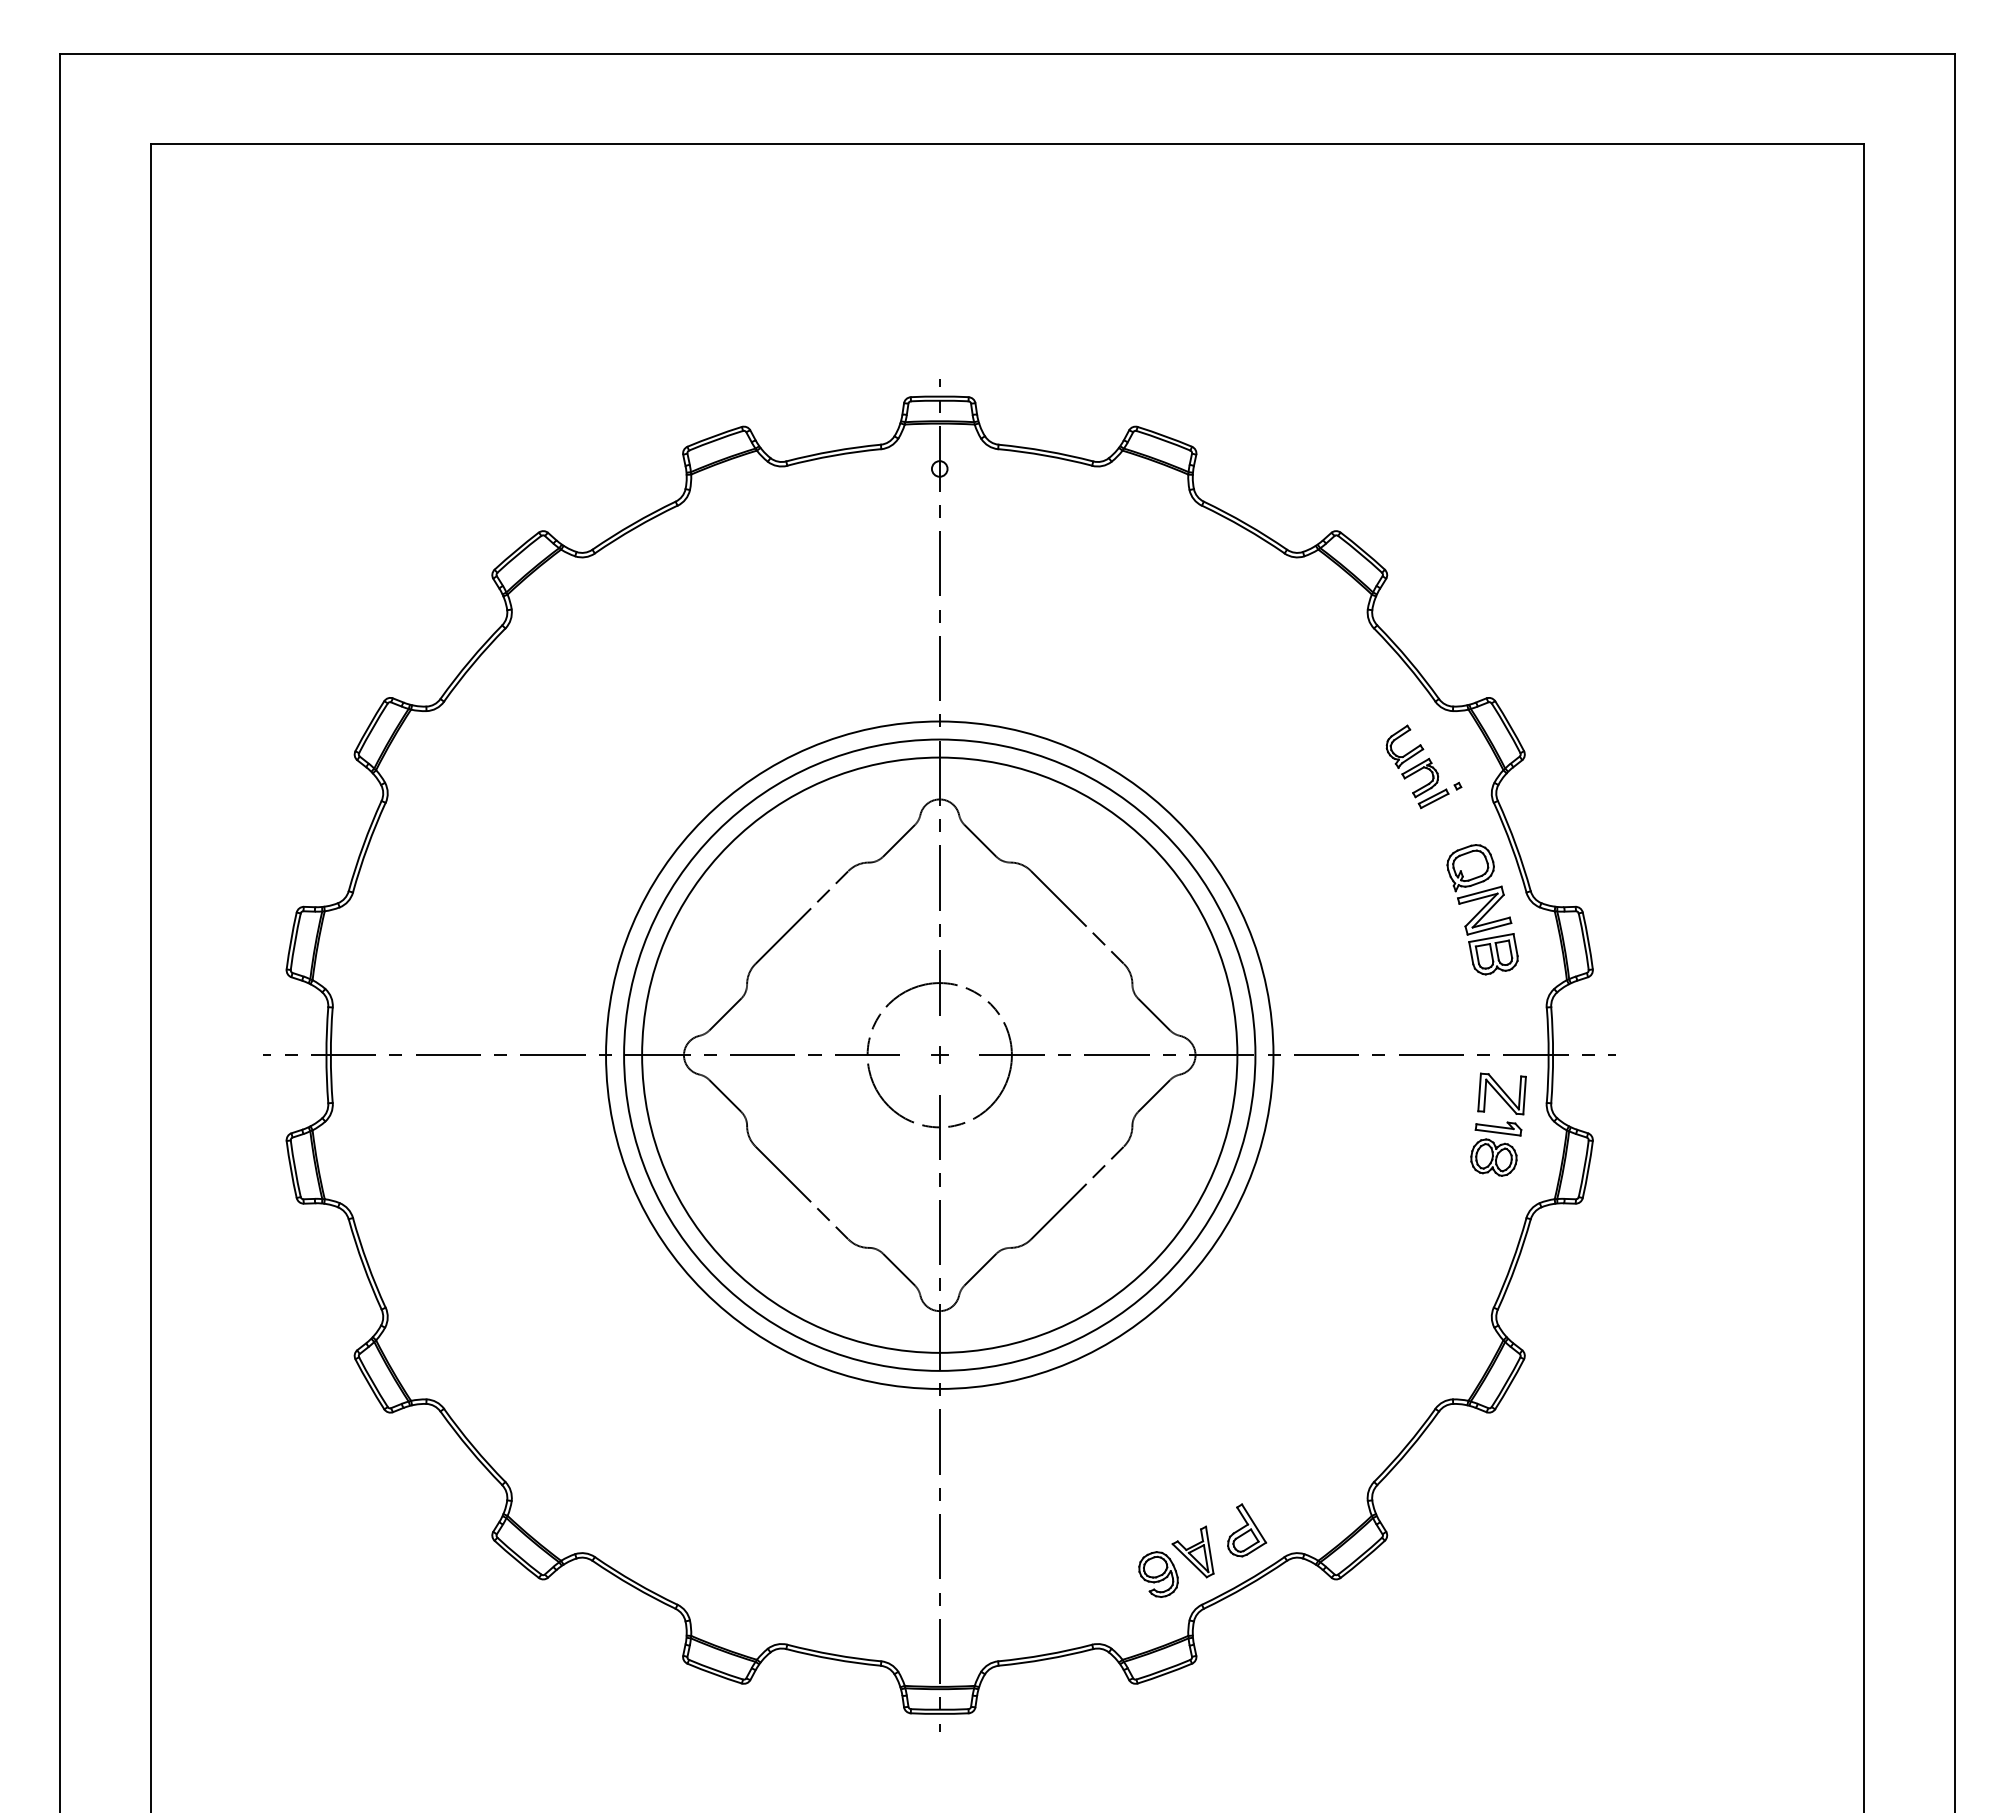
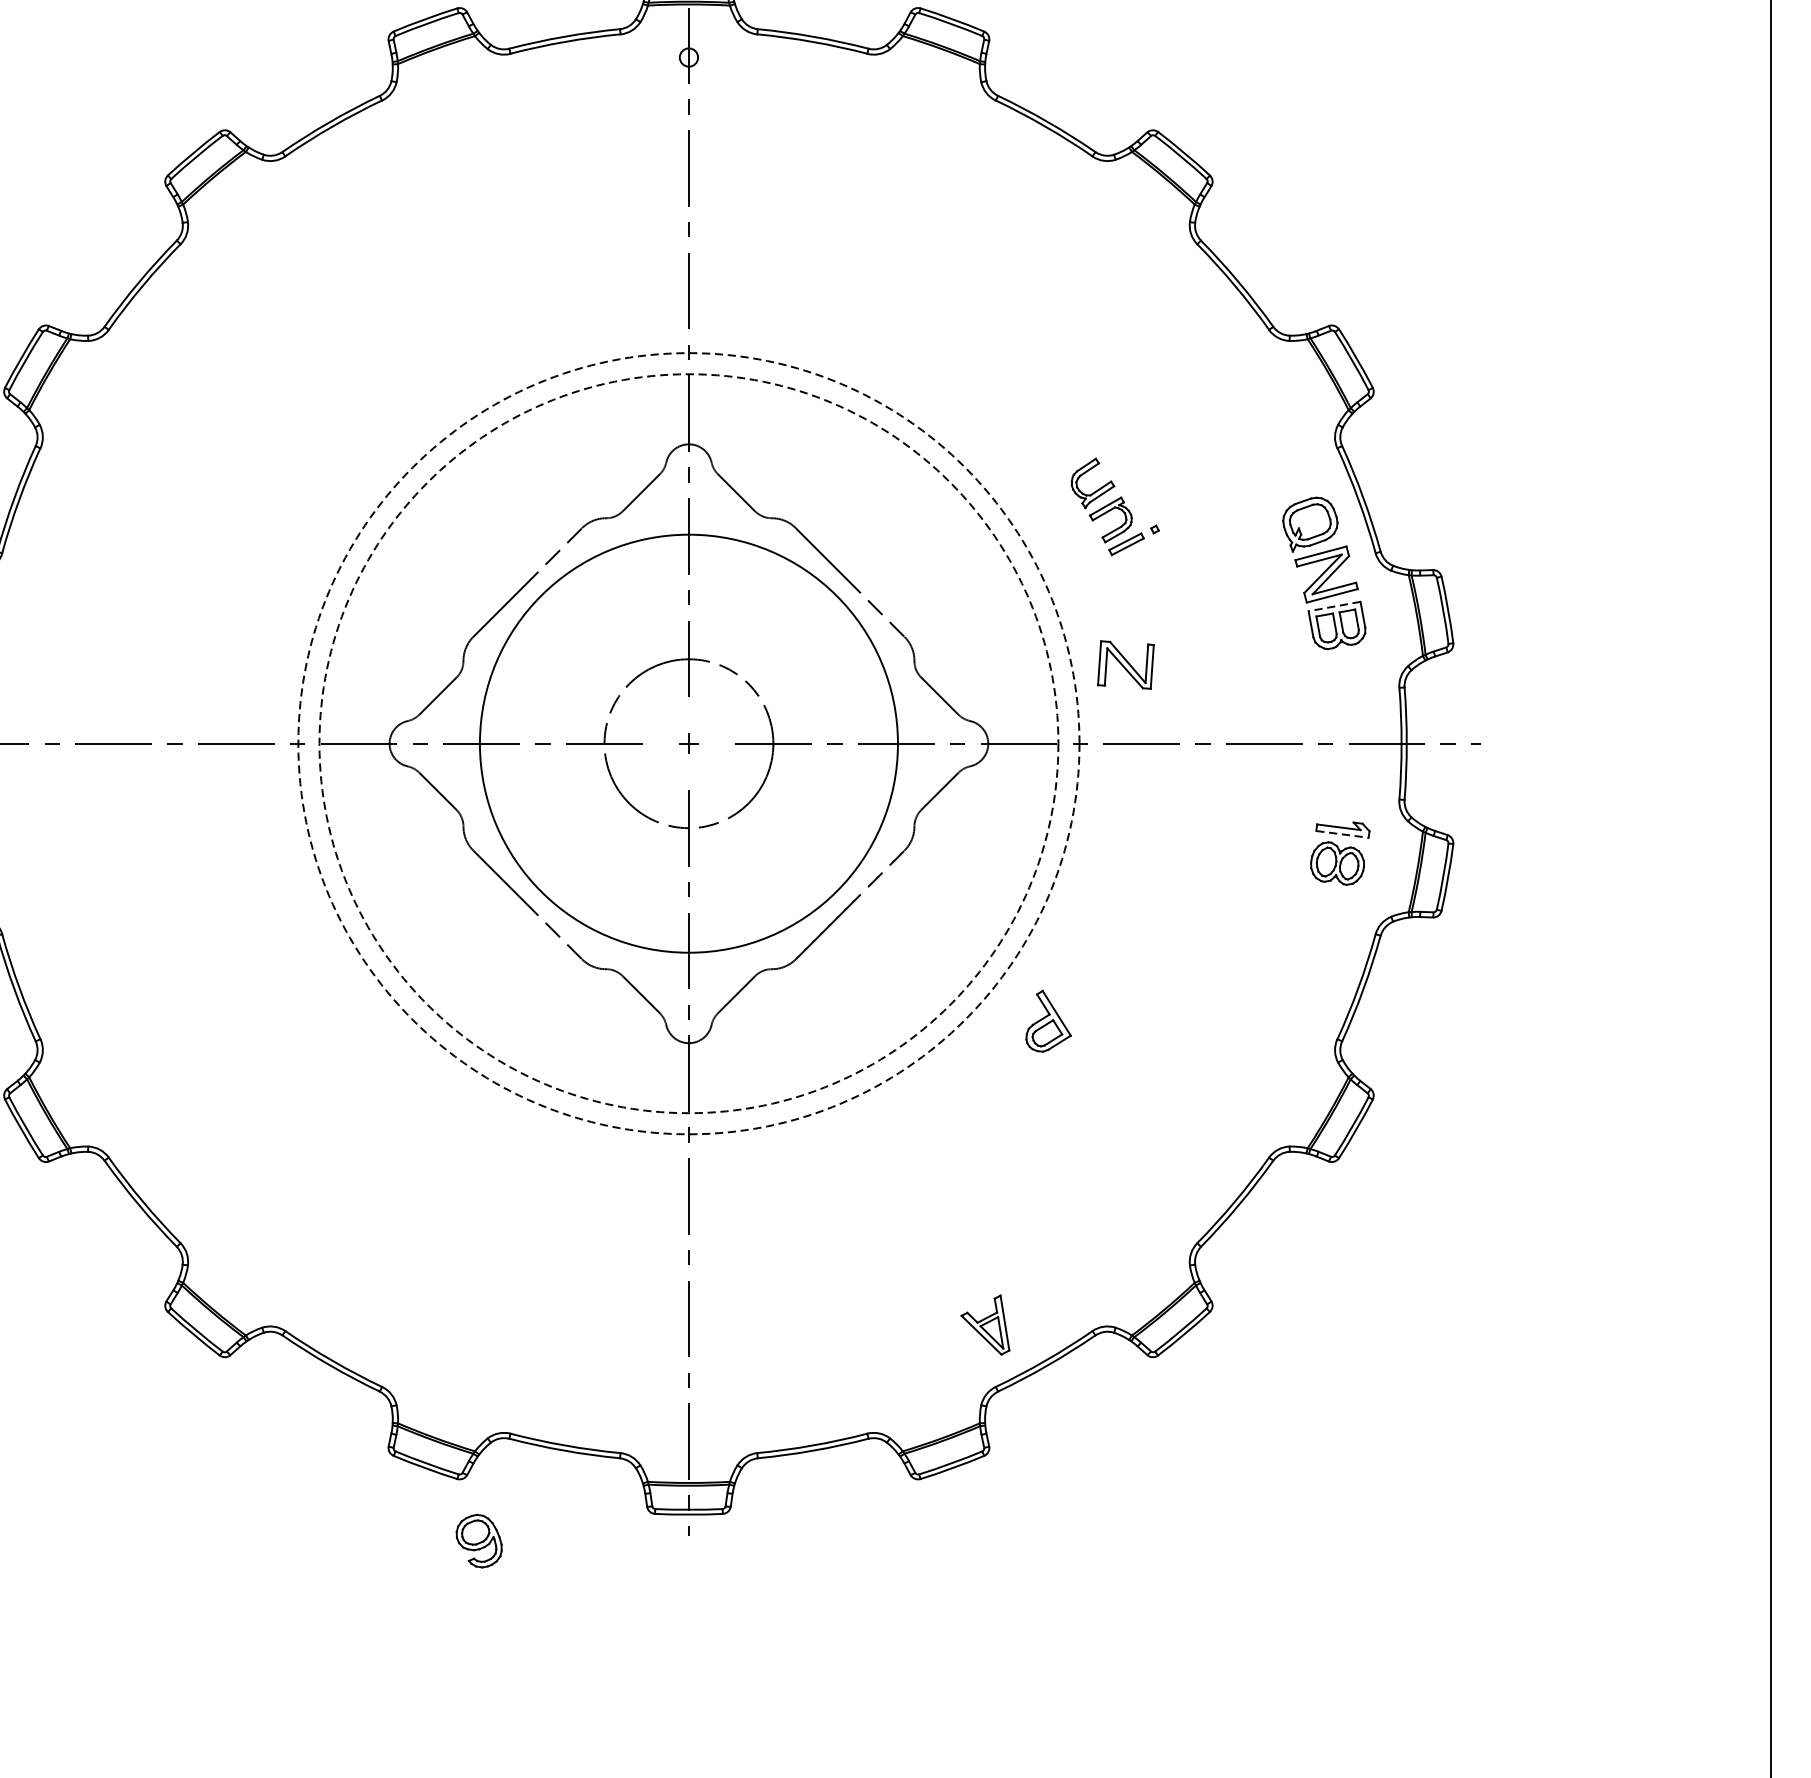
part: (1423, 766) -> (1114, 506), moved
line: (1491, 938) -> (1334, 607), solid -> dashed
circle: (939, 1054) -> (688, 742), size x0.6
circle: (939, 1054) -> (688, 742), solid -> dashed
circle: (939, 1054) -> (688, 742), solid -> dashed
part: (1501, 1093) -> (1125, 664), moved
line: (1498, 1132) -> (1342, 834), solid -> dashed
part: (1247, 1530) -> (1049, 1021), moved
part: (1158, 1574) -> (479, 1541), moved

